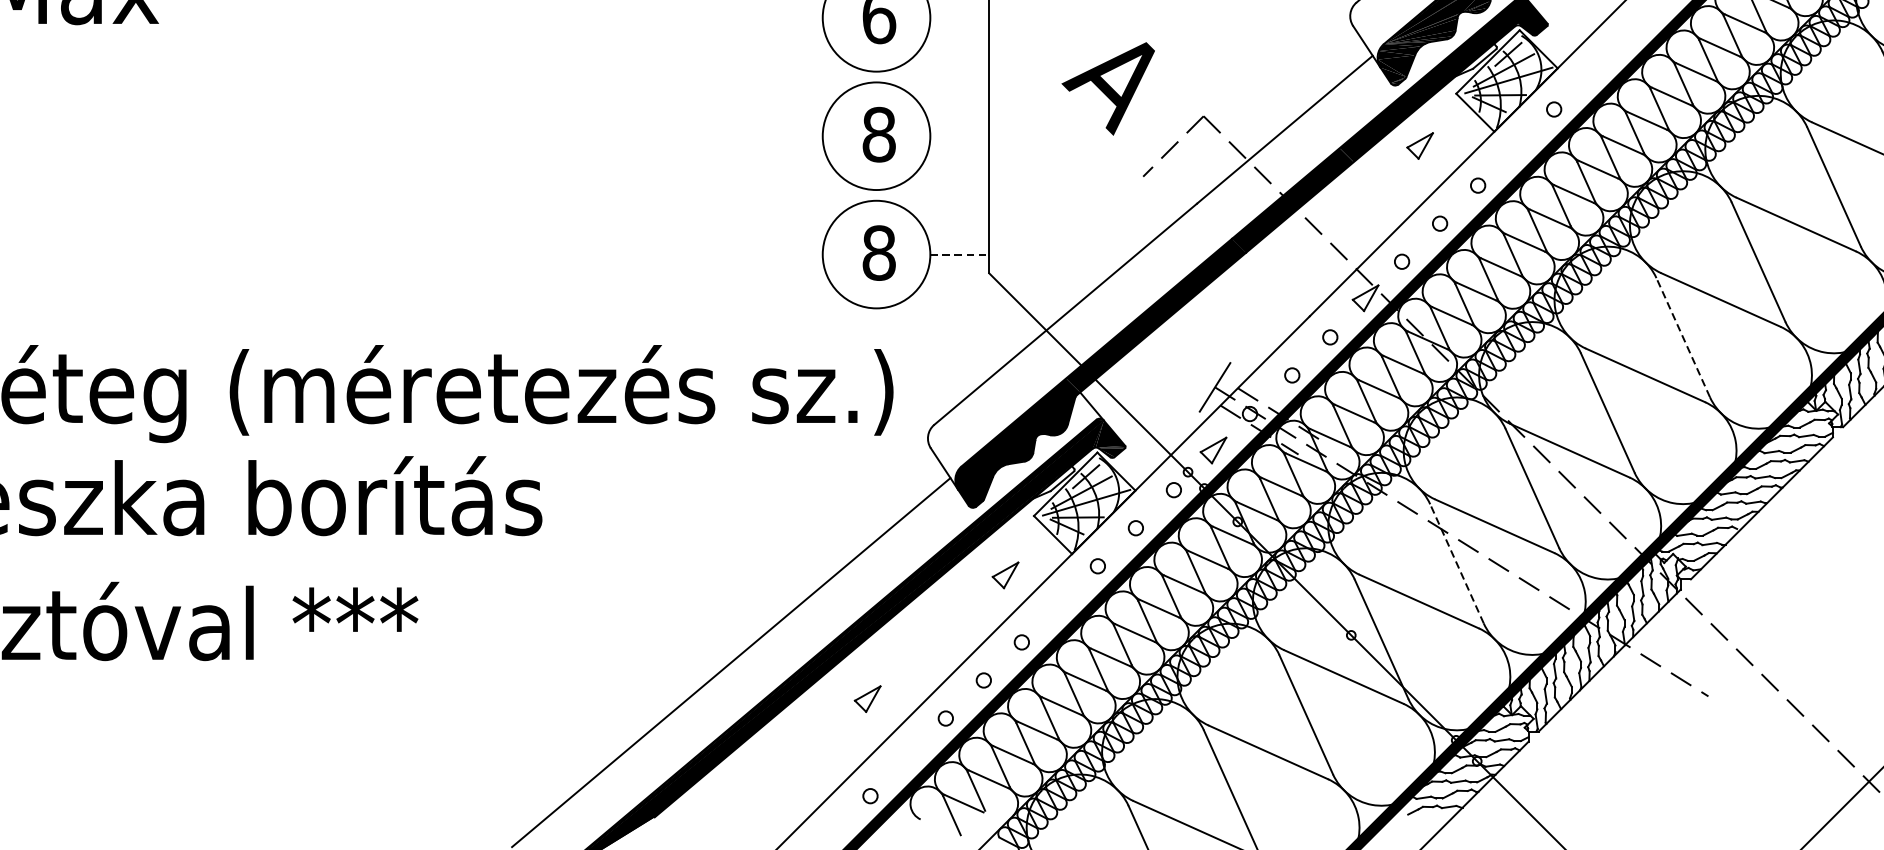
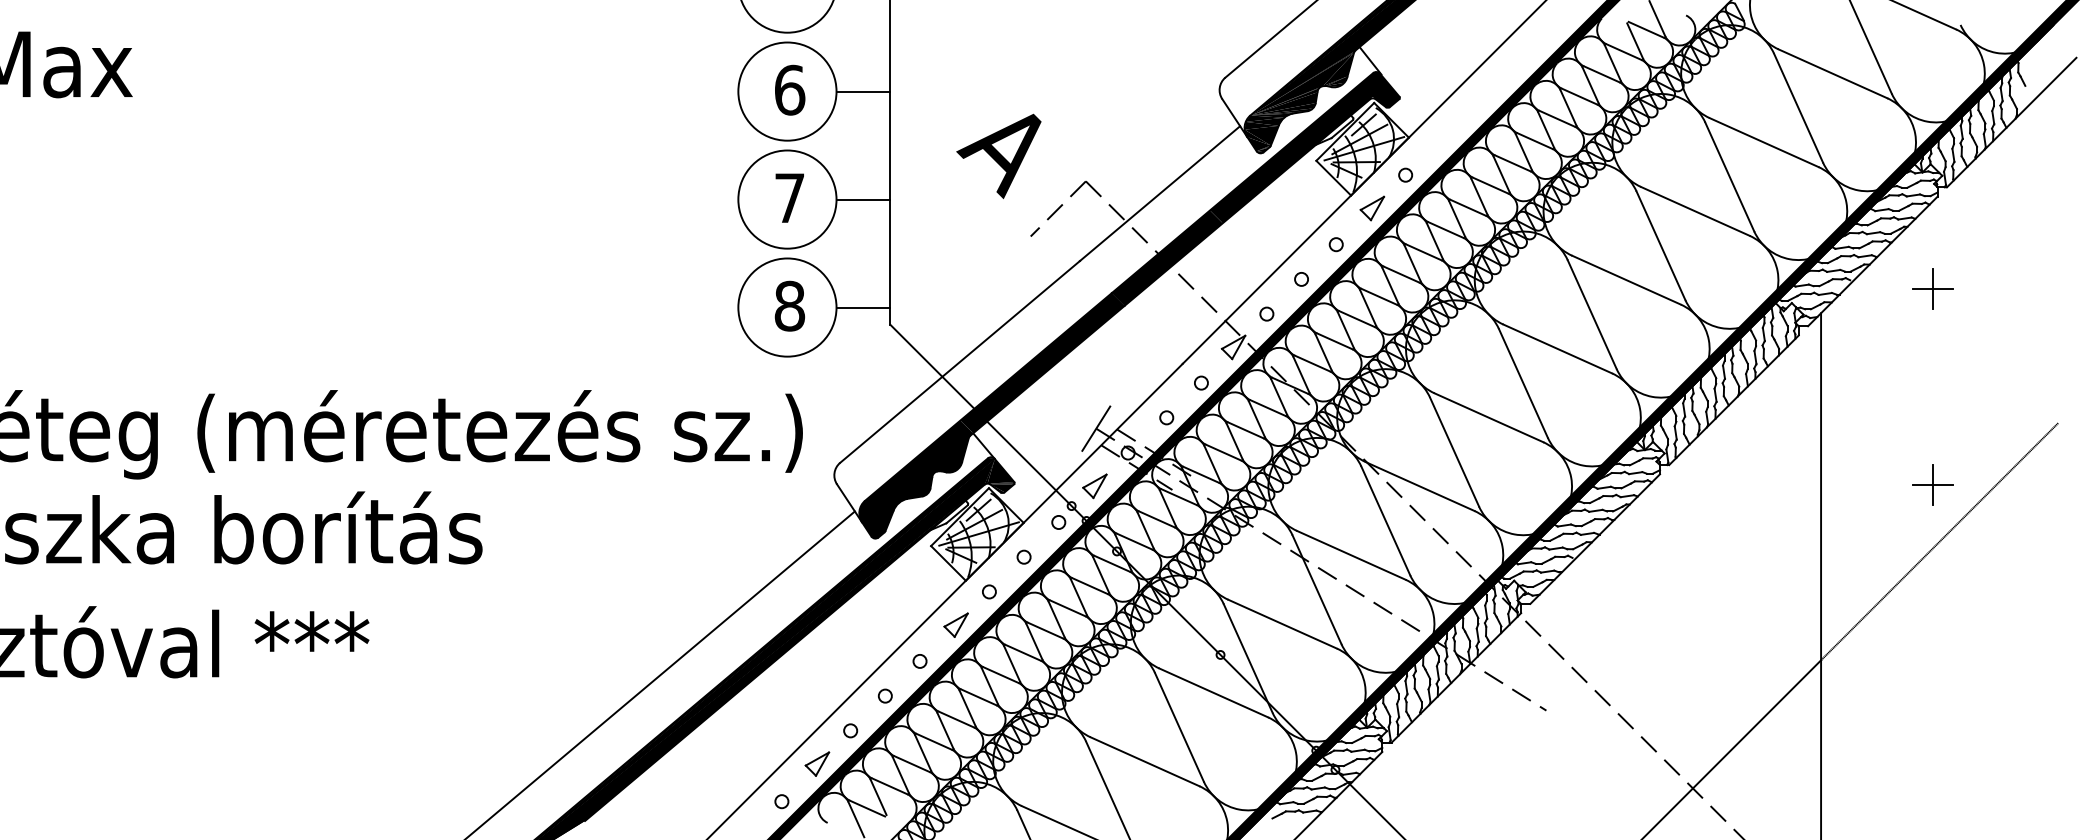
line: (959, 17) -> (863, 91), added
text: (878, 133) -> (789, 197), 8 -> 7
line: (959, 136) -> (863, 199), added
part: (1420, 145) -> (1372, 208), moved
line: (959, 254) -> (863, 307), dashed -> solid
line: (1683, 337) -> (1523, 383), dashed -> solid
line: (1457, 563) -> (1317, 589), dashed -> solid
part: (1004, 574) -> (955, 624), moved
part: (867, 698) -> (817, 763), moved

